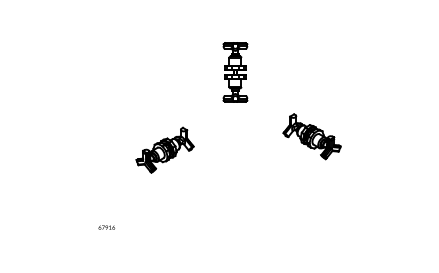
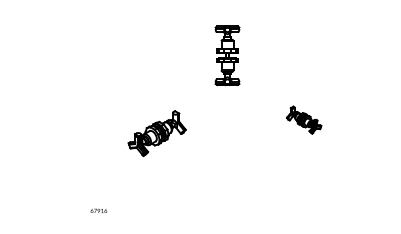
part: (311, 136) -> (303, 119), size x0.6

